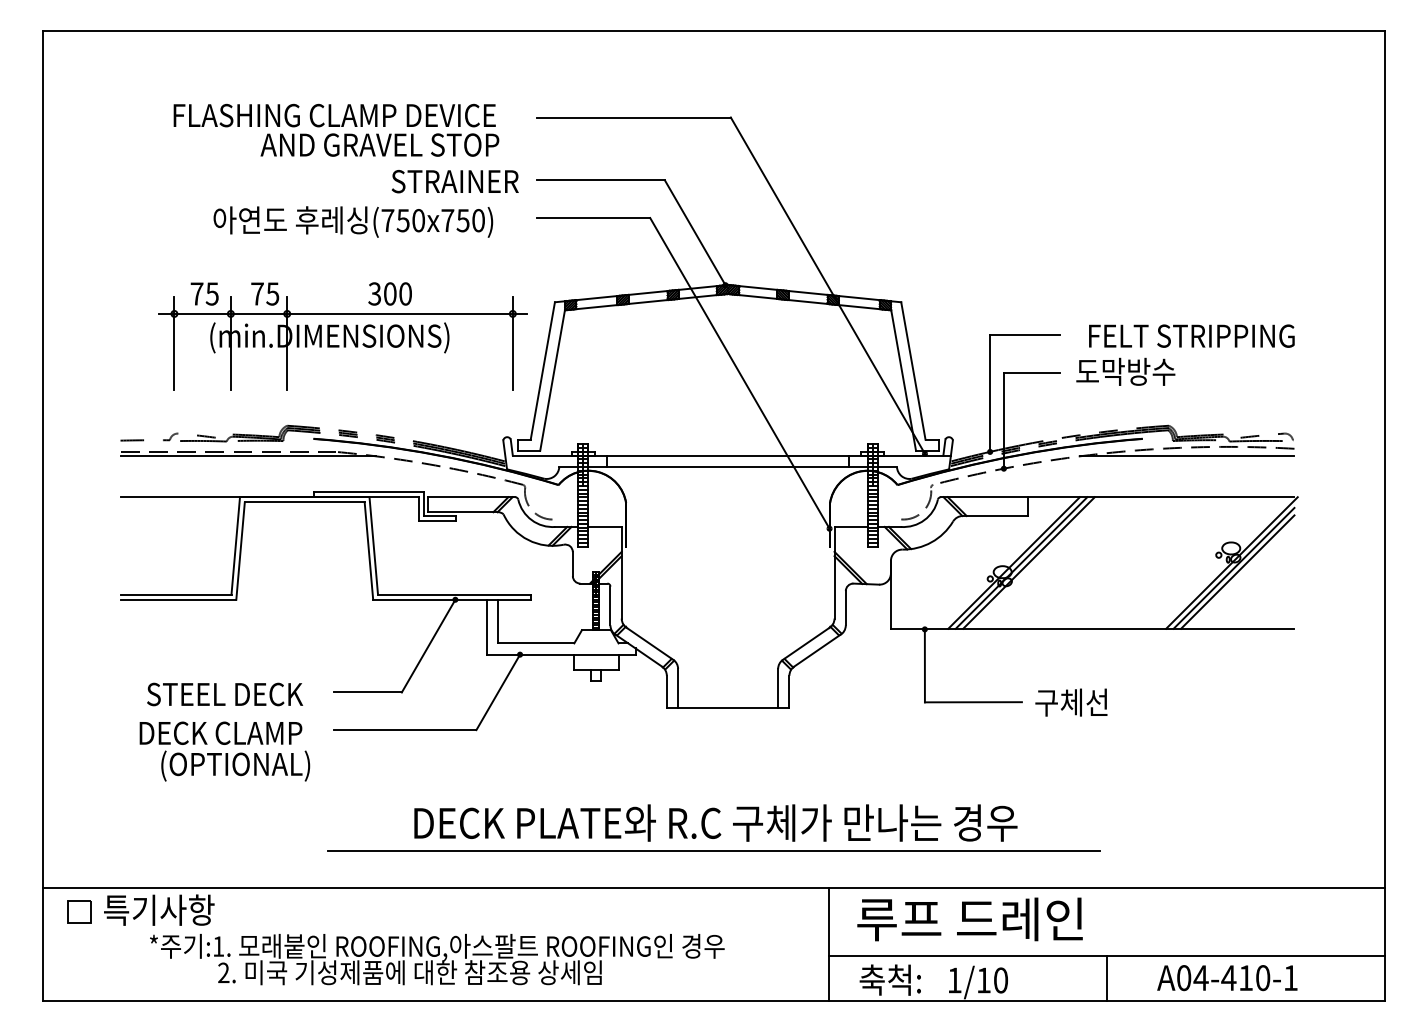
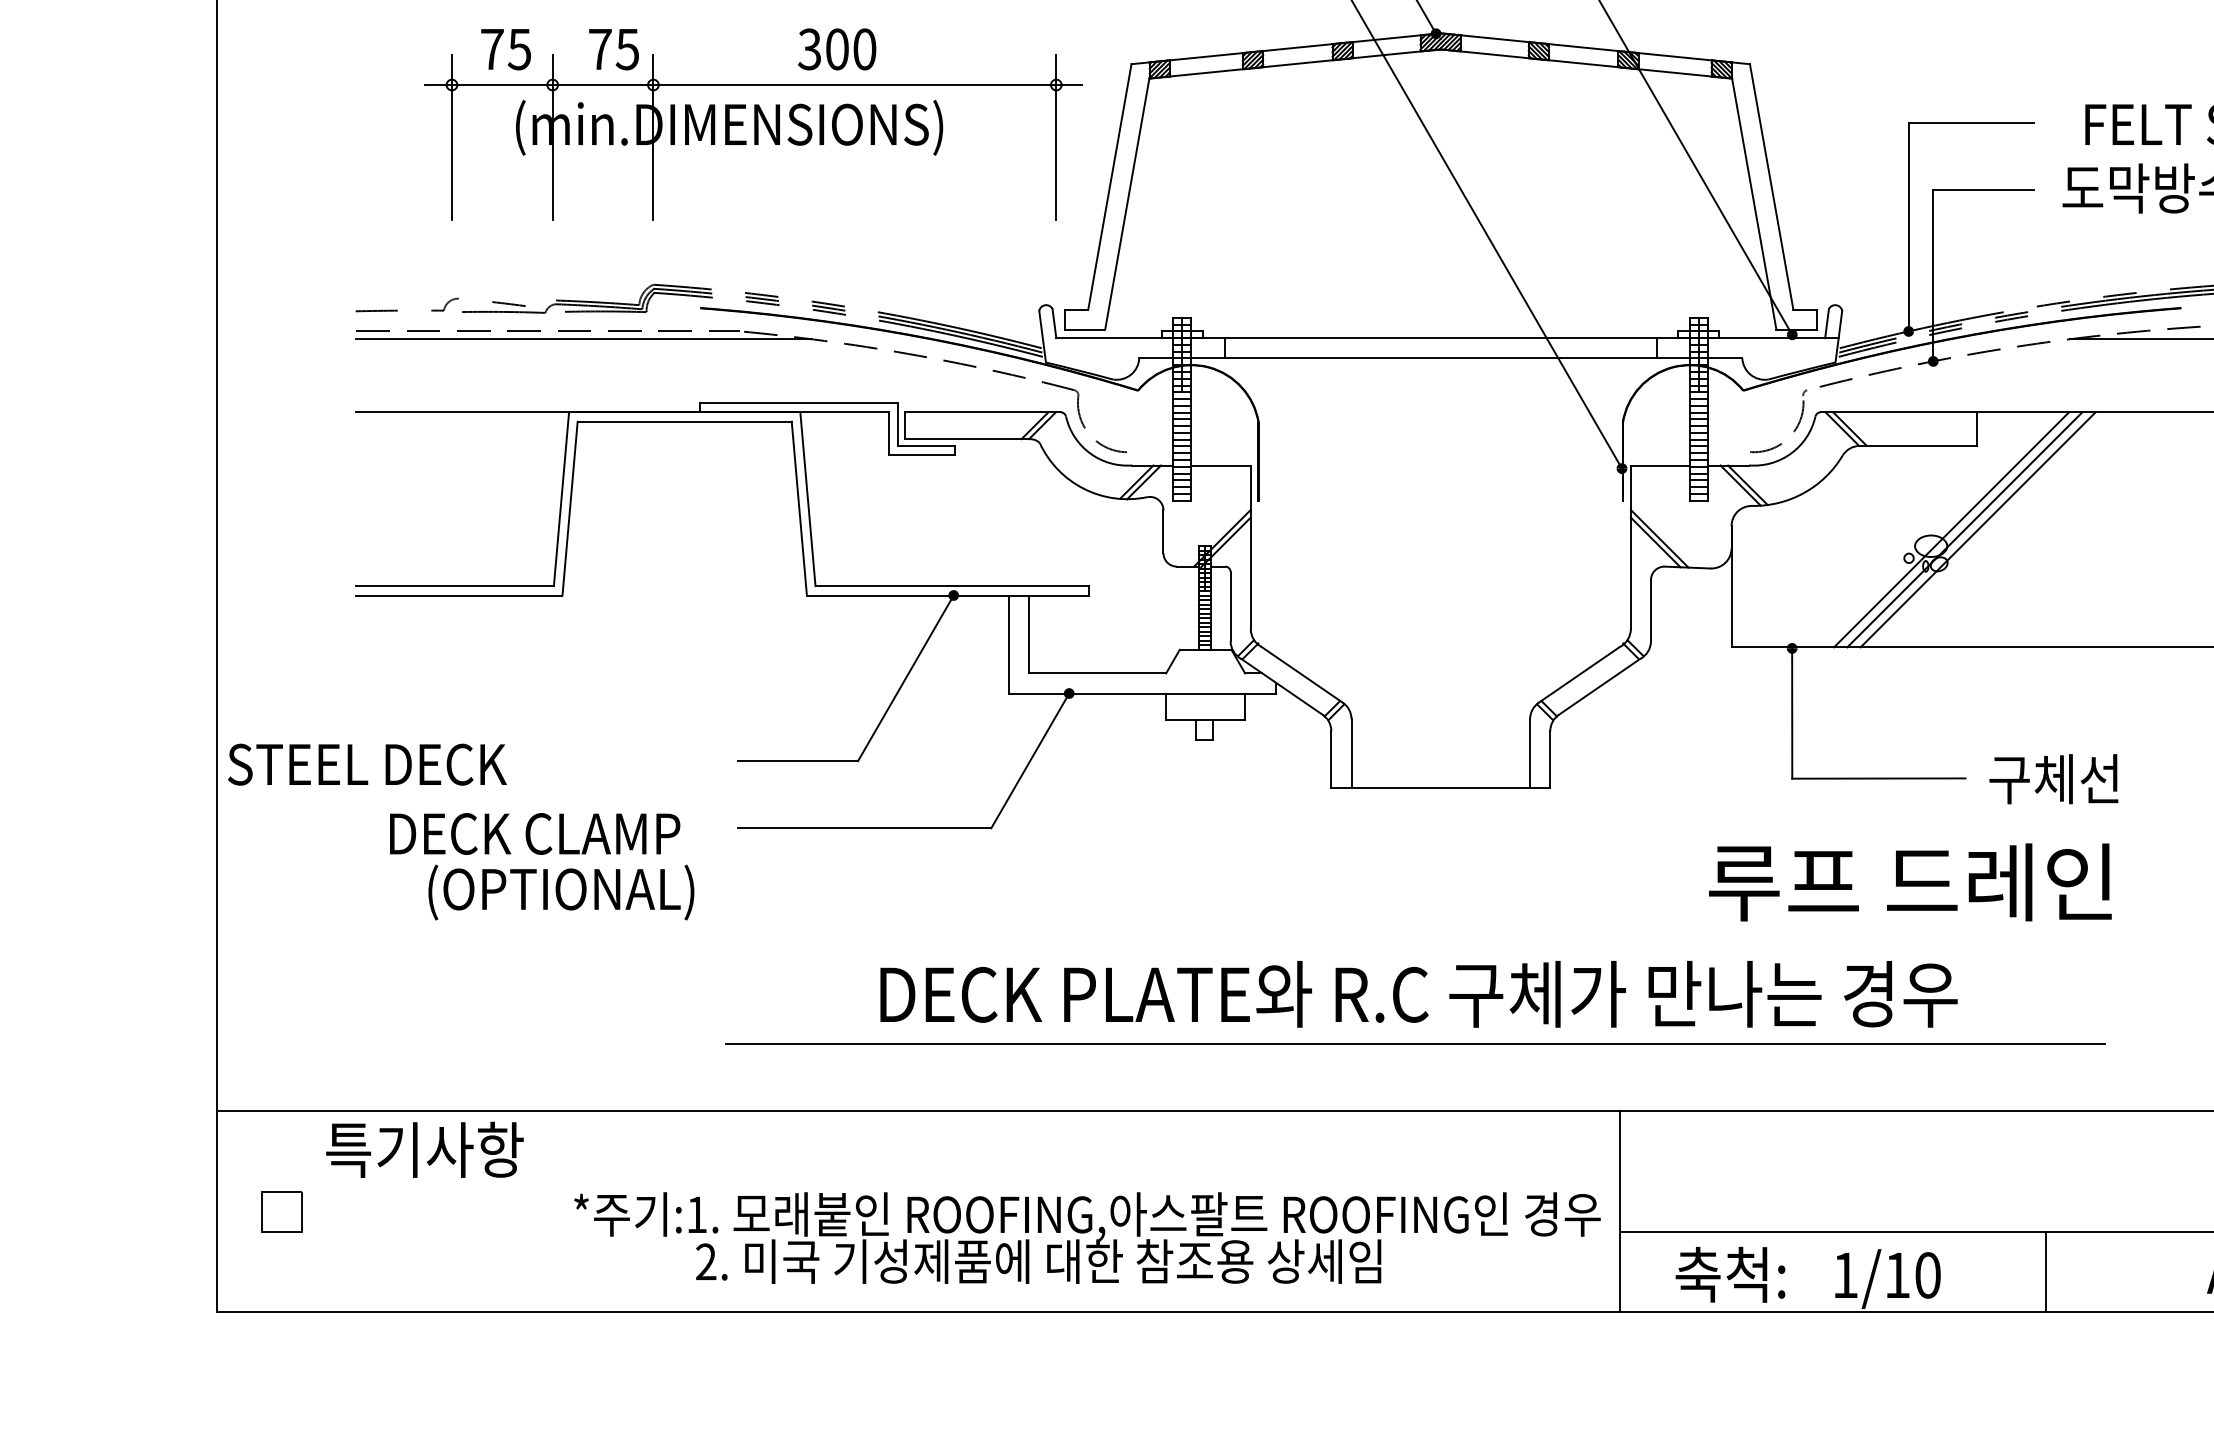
text: (225, 694) -> (368, 764), moved
part: (79, 911) -> (282, 1211), moved
text: (969, 919) -> (1909, 882), moved
text: (437, 959) -> (1087, 1237), moved
line: (1106, 978) -> (2045, 1271), moved

